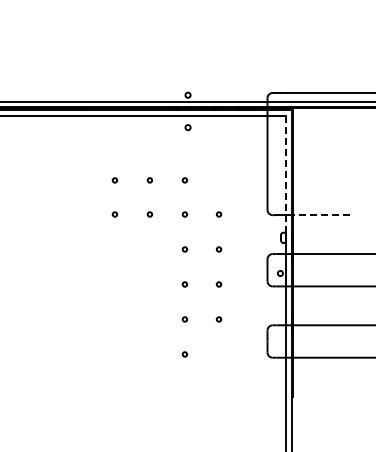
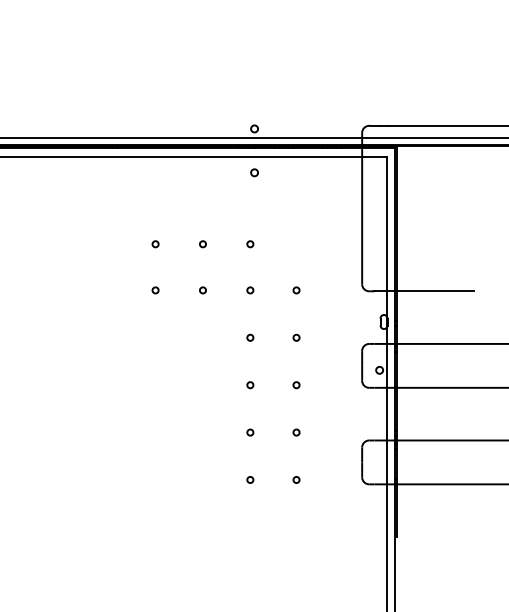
line: (285, 174) -> (386, 236), dashed -> solid
line: (321, 215) -> (435, 291), dashed -> solid
circle: (218, 354) -> (295, 480), added

